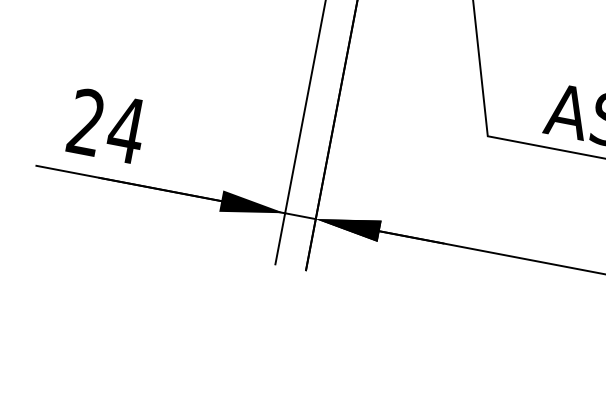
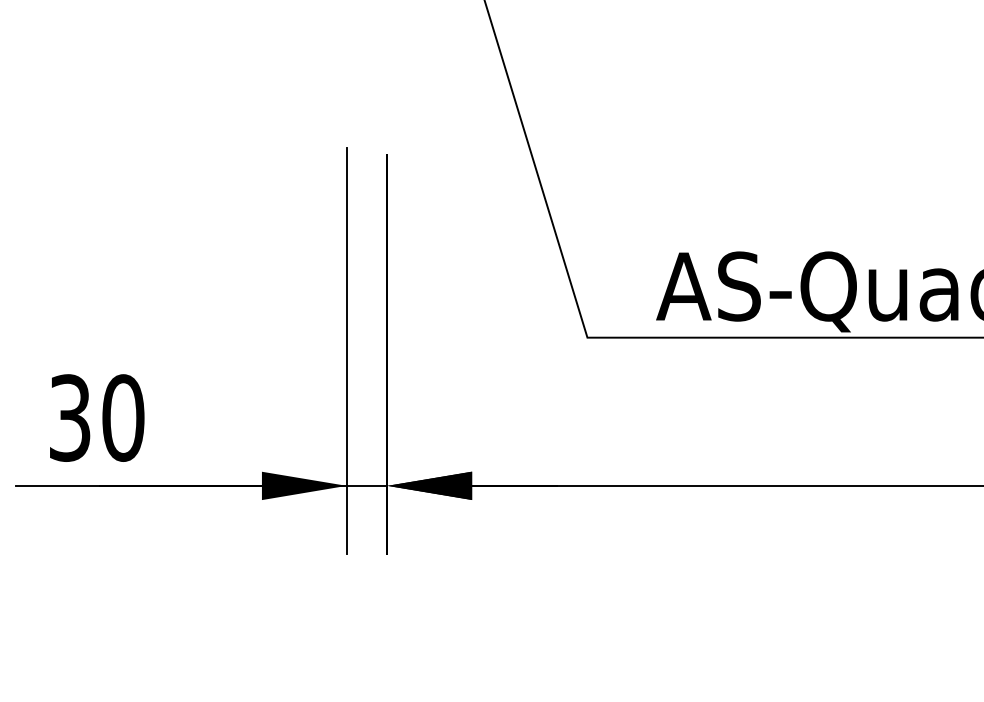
text: (107, 125) -> (97, 417), 24 -> 30

